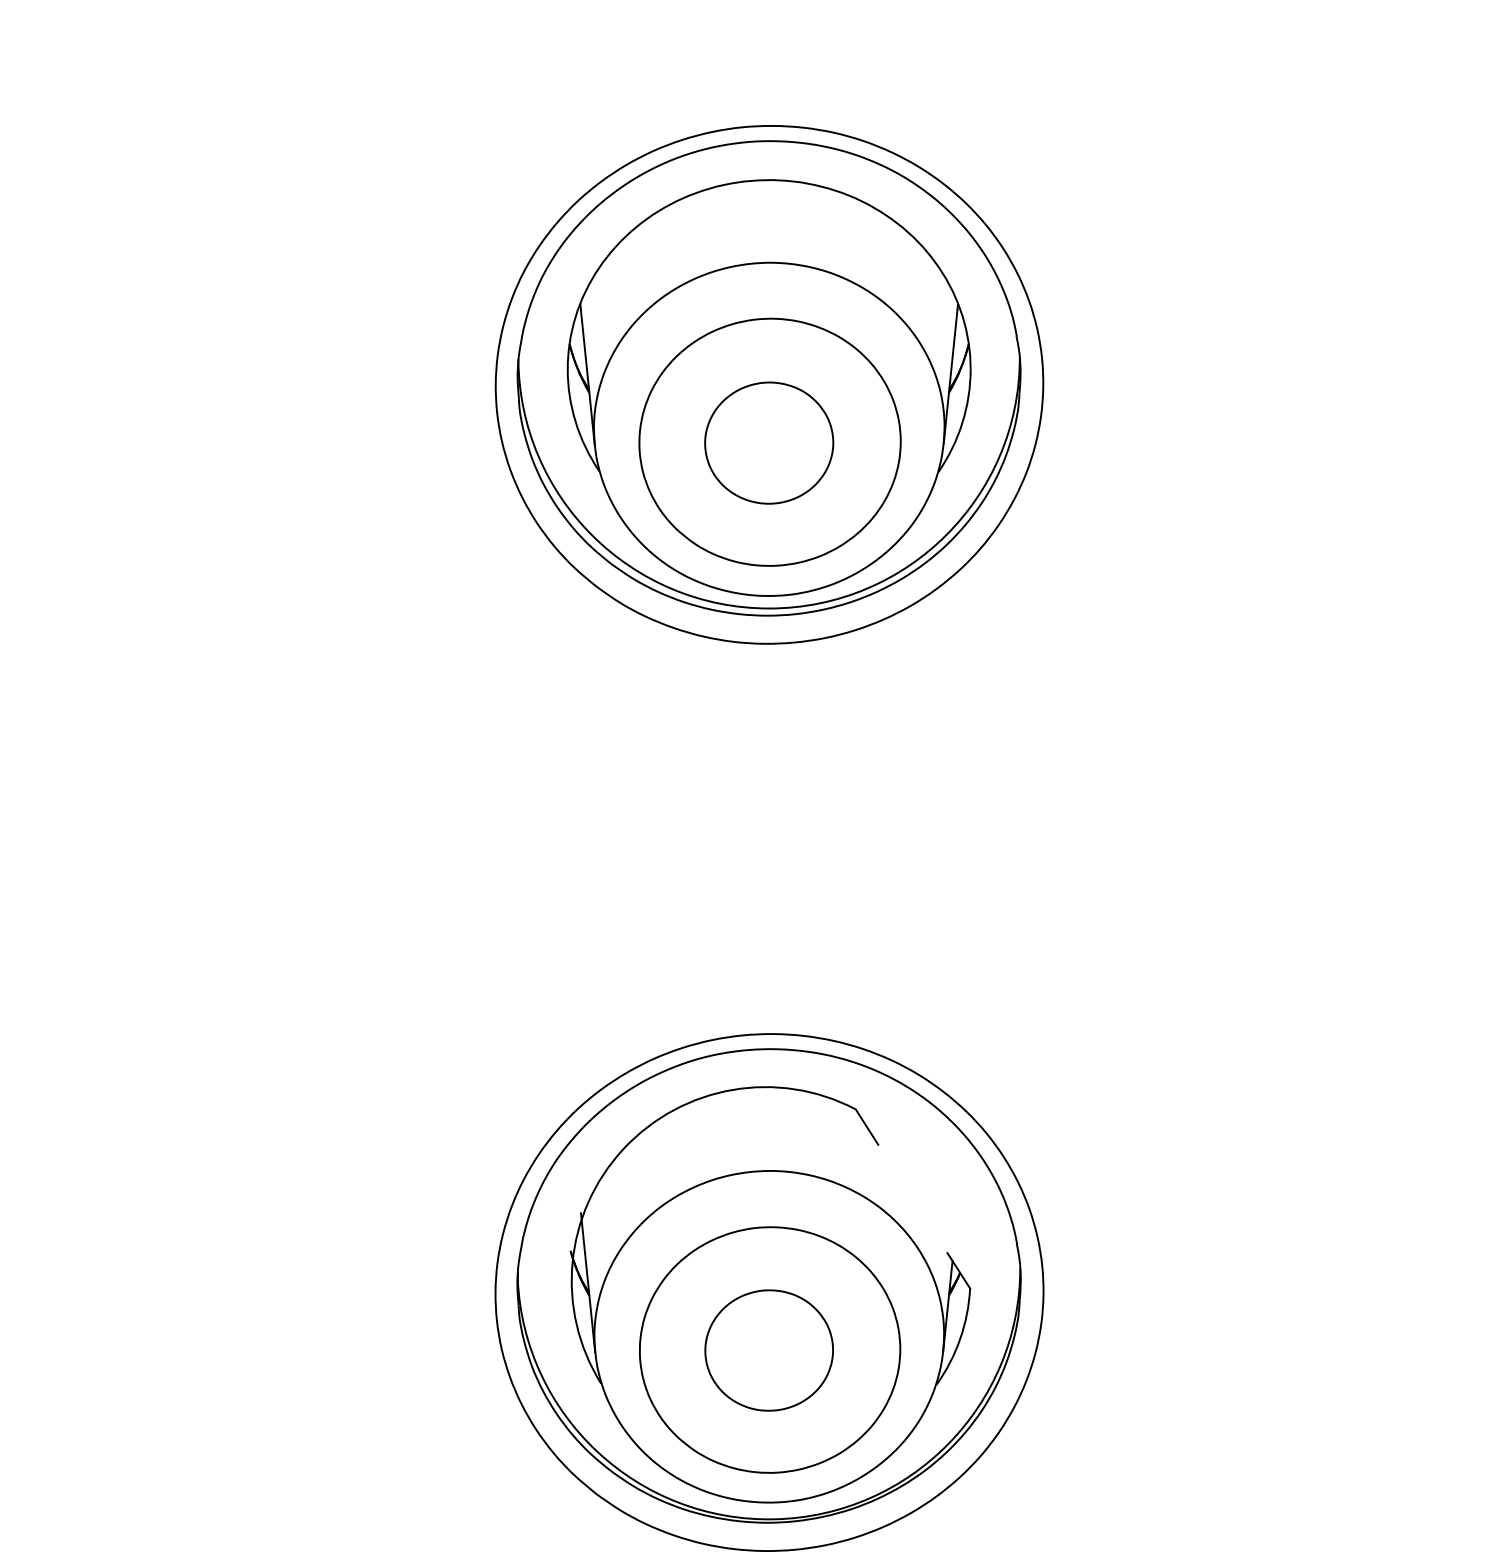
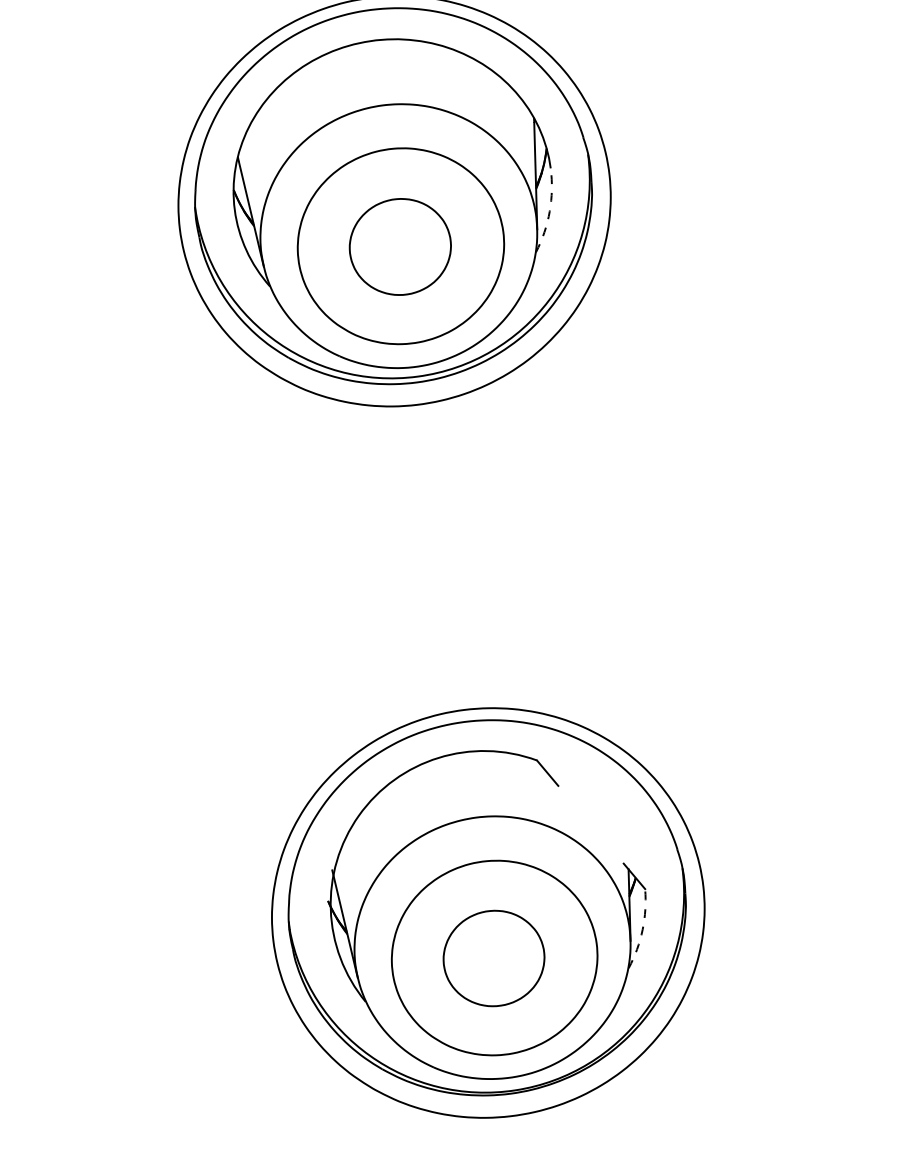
arc: (962, 423) -> (549, 211), solid -> dashed
arc: (960, 1339) -> (642, 930), solid -> dashed

